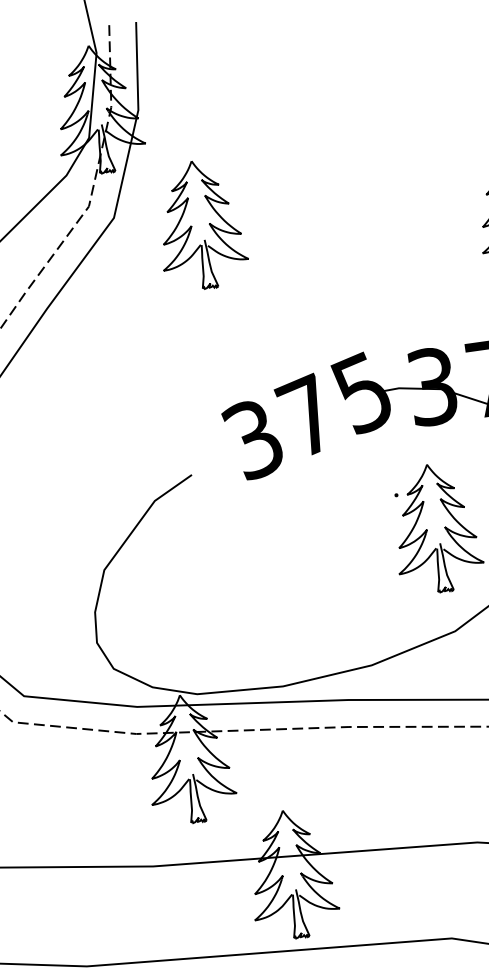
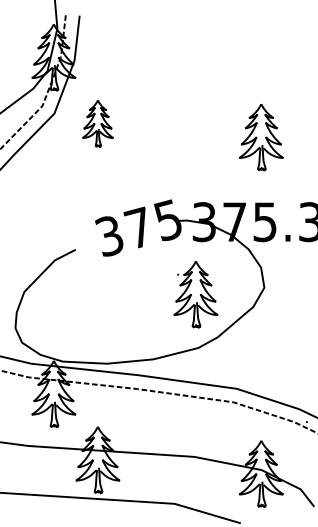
part: (199, 225) -> (97, 123), size x0.7

